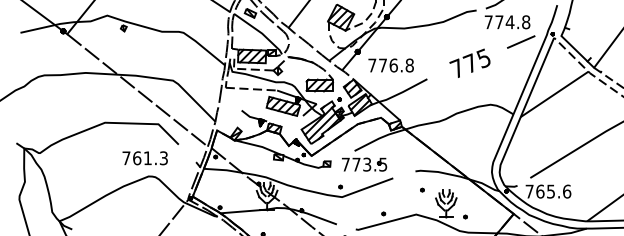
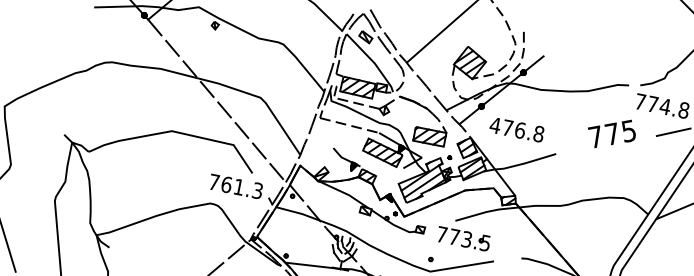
text: (469, 62) -> (611, 132), moved
text: (371, 65) -> (494, 125), 776.8 -> 476.8
text: (144, 158) -> (235, 186), moved

